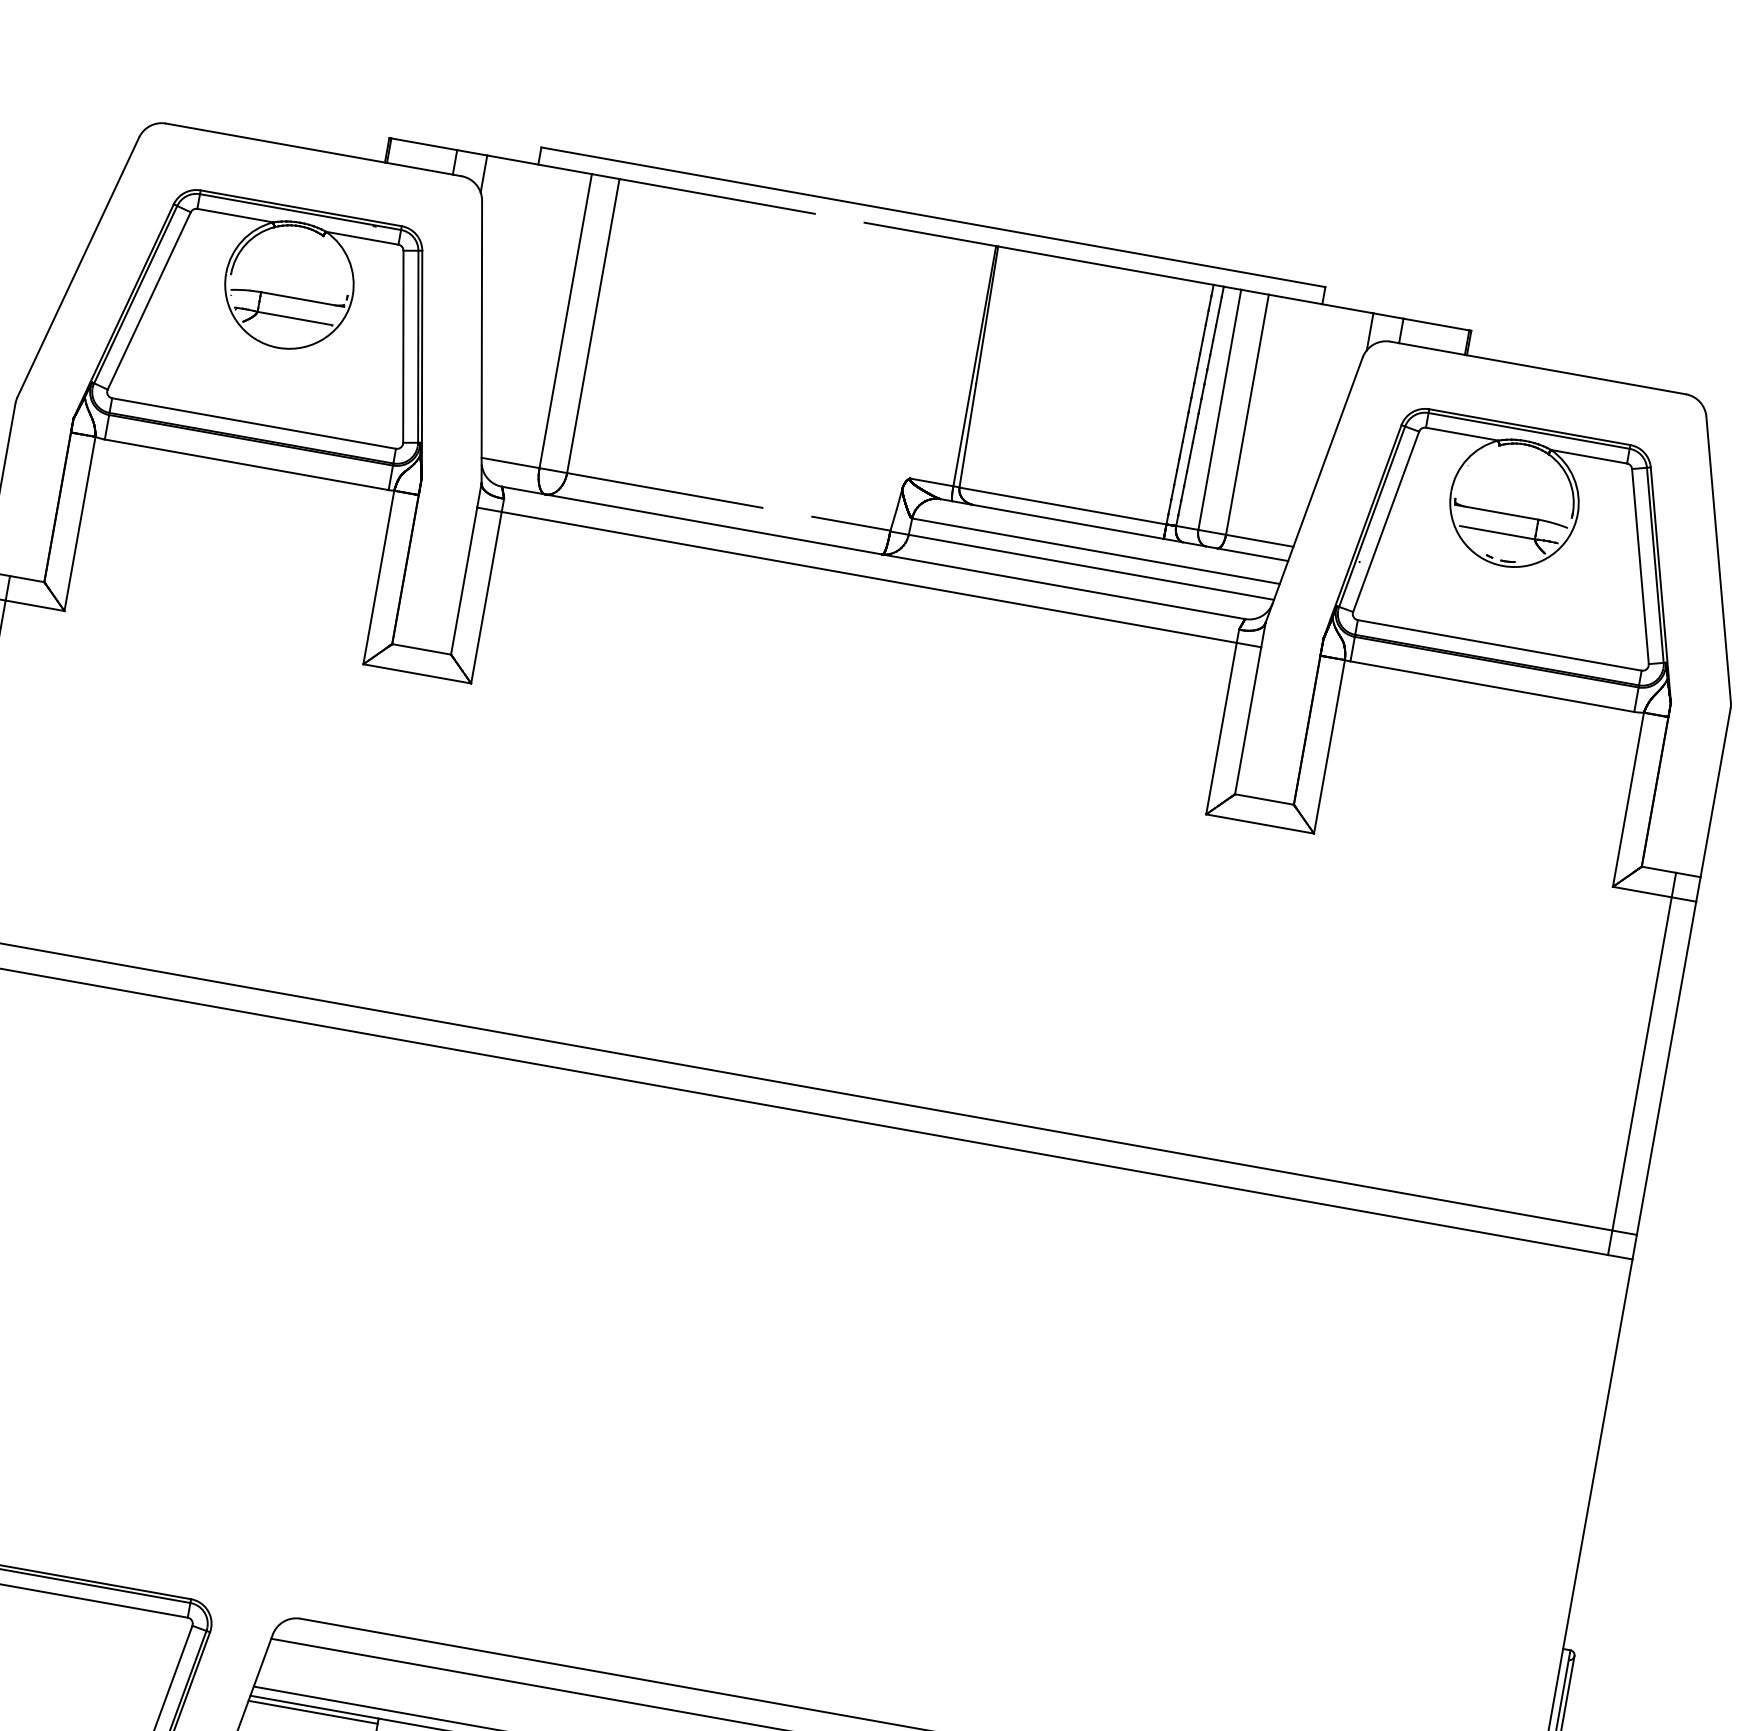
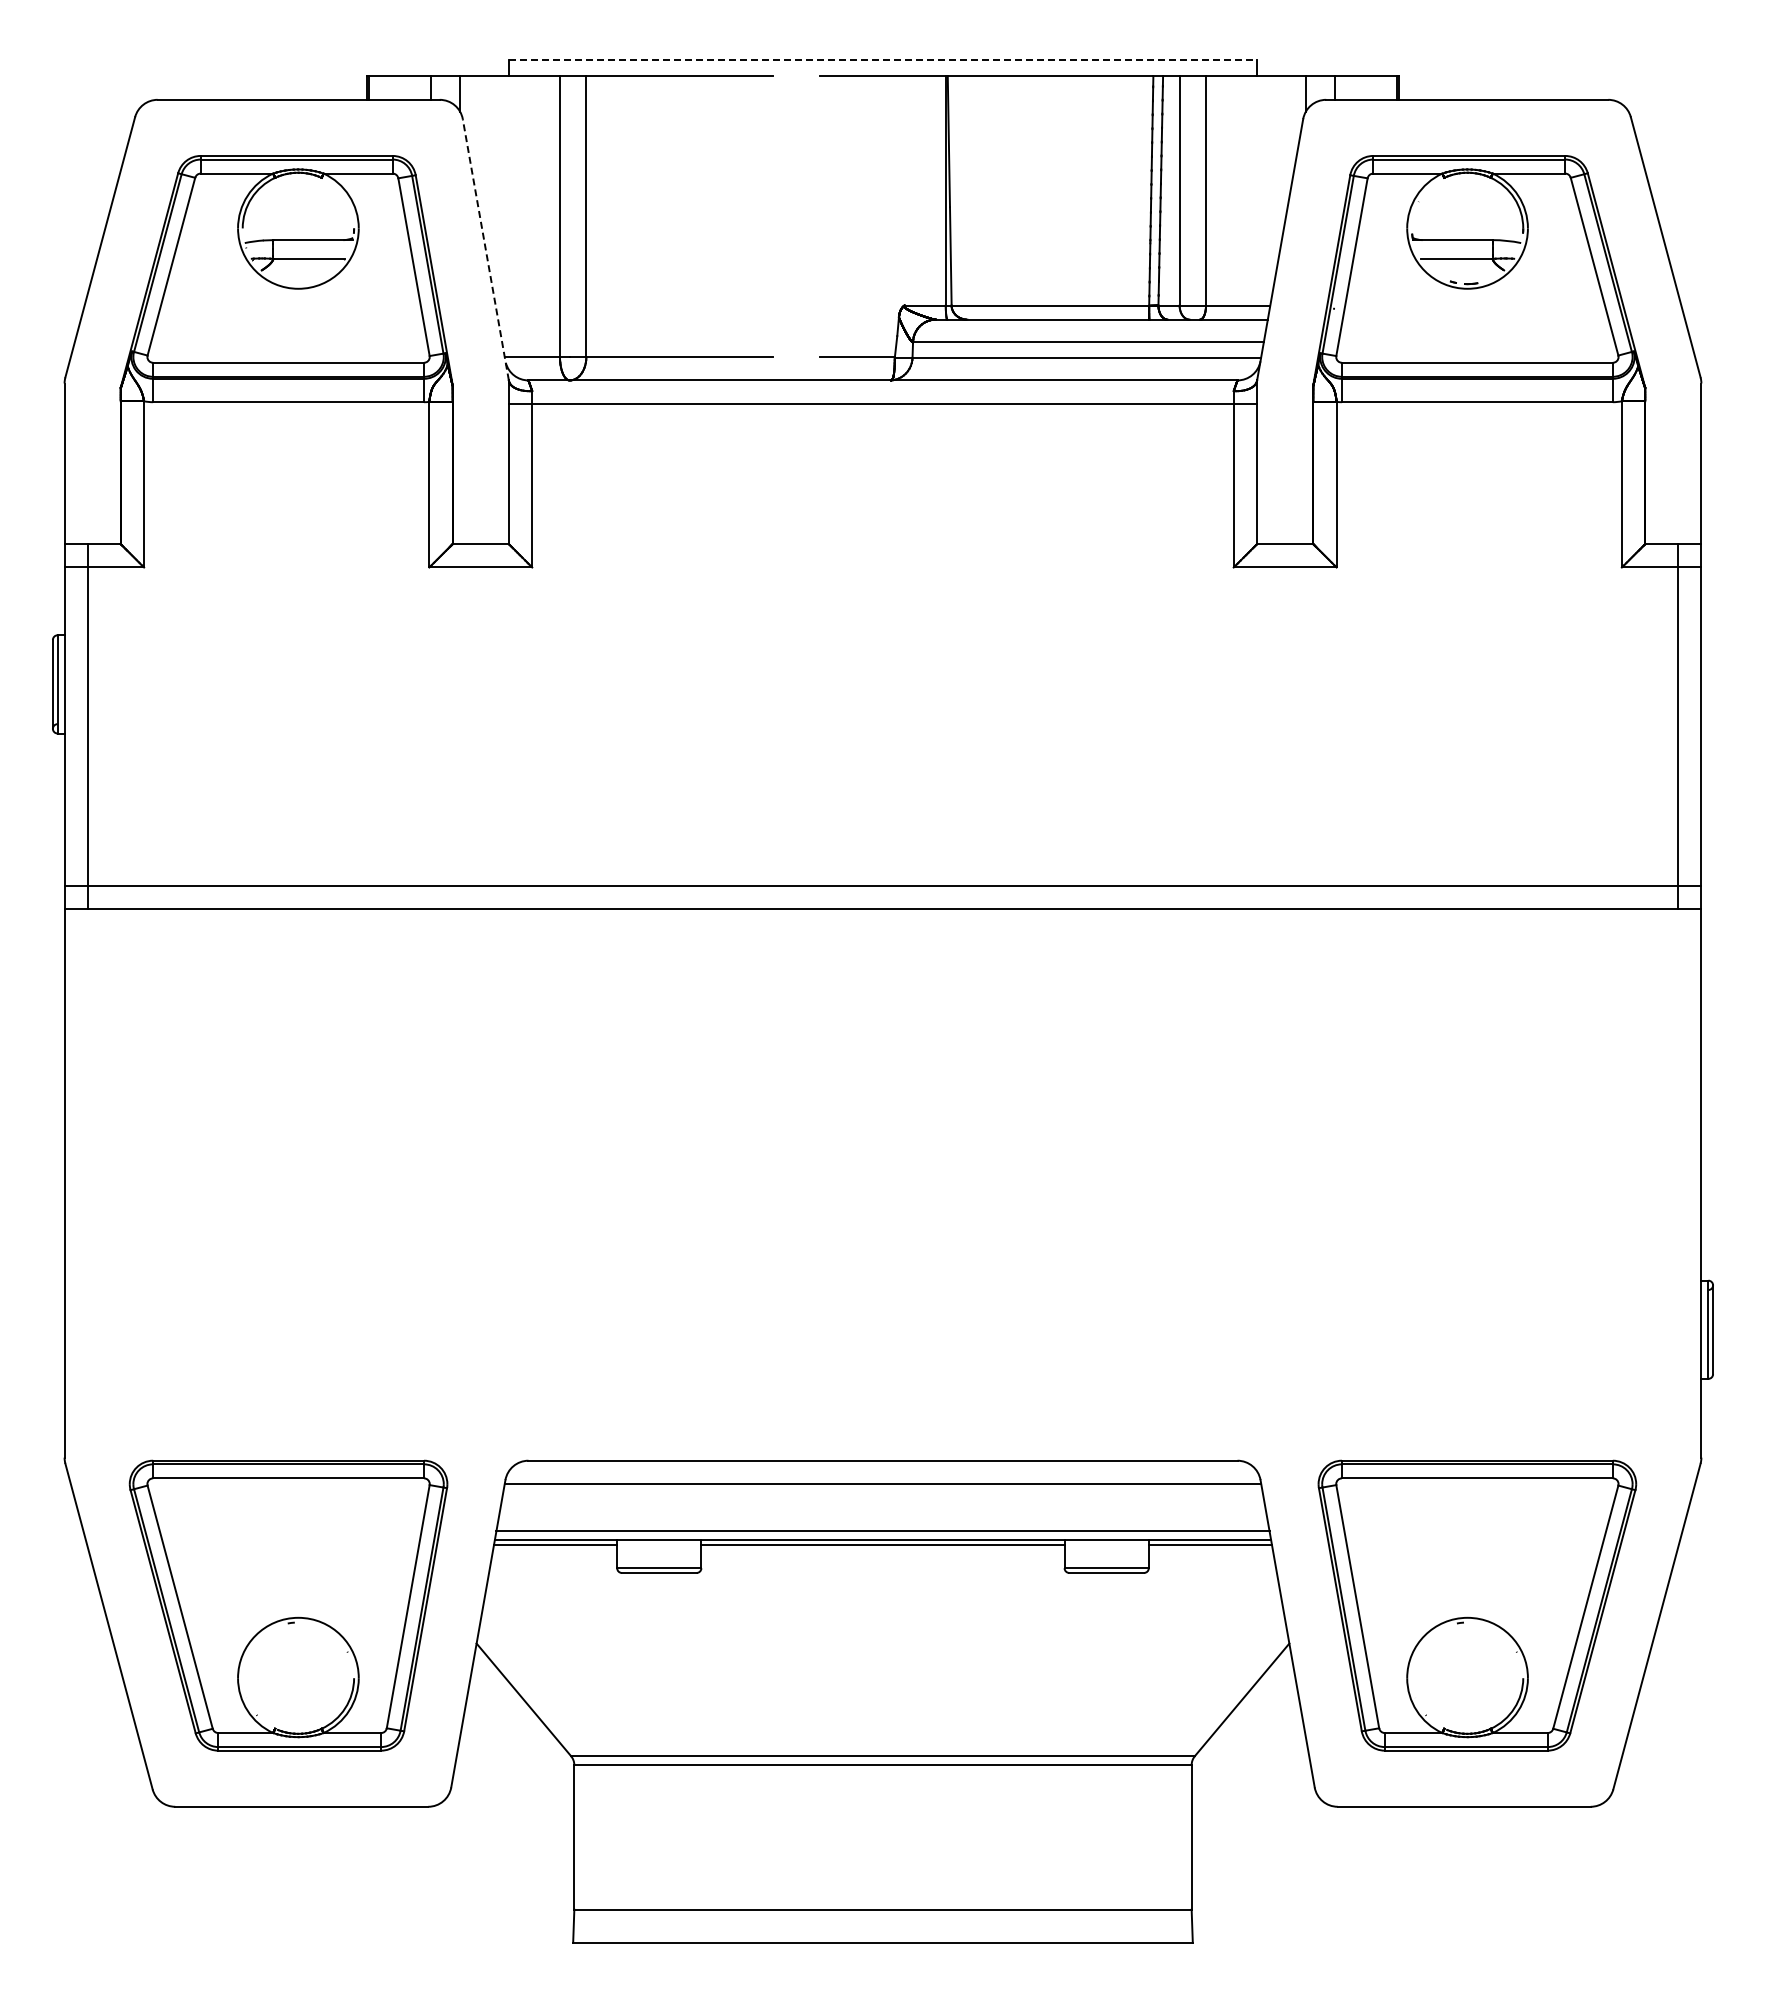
line: (933, 217) -> (883, 60), solid -> dashed
line: (481, 341) -> (485, 249), solid -> dashed

